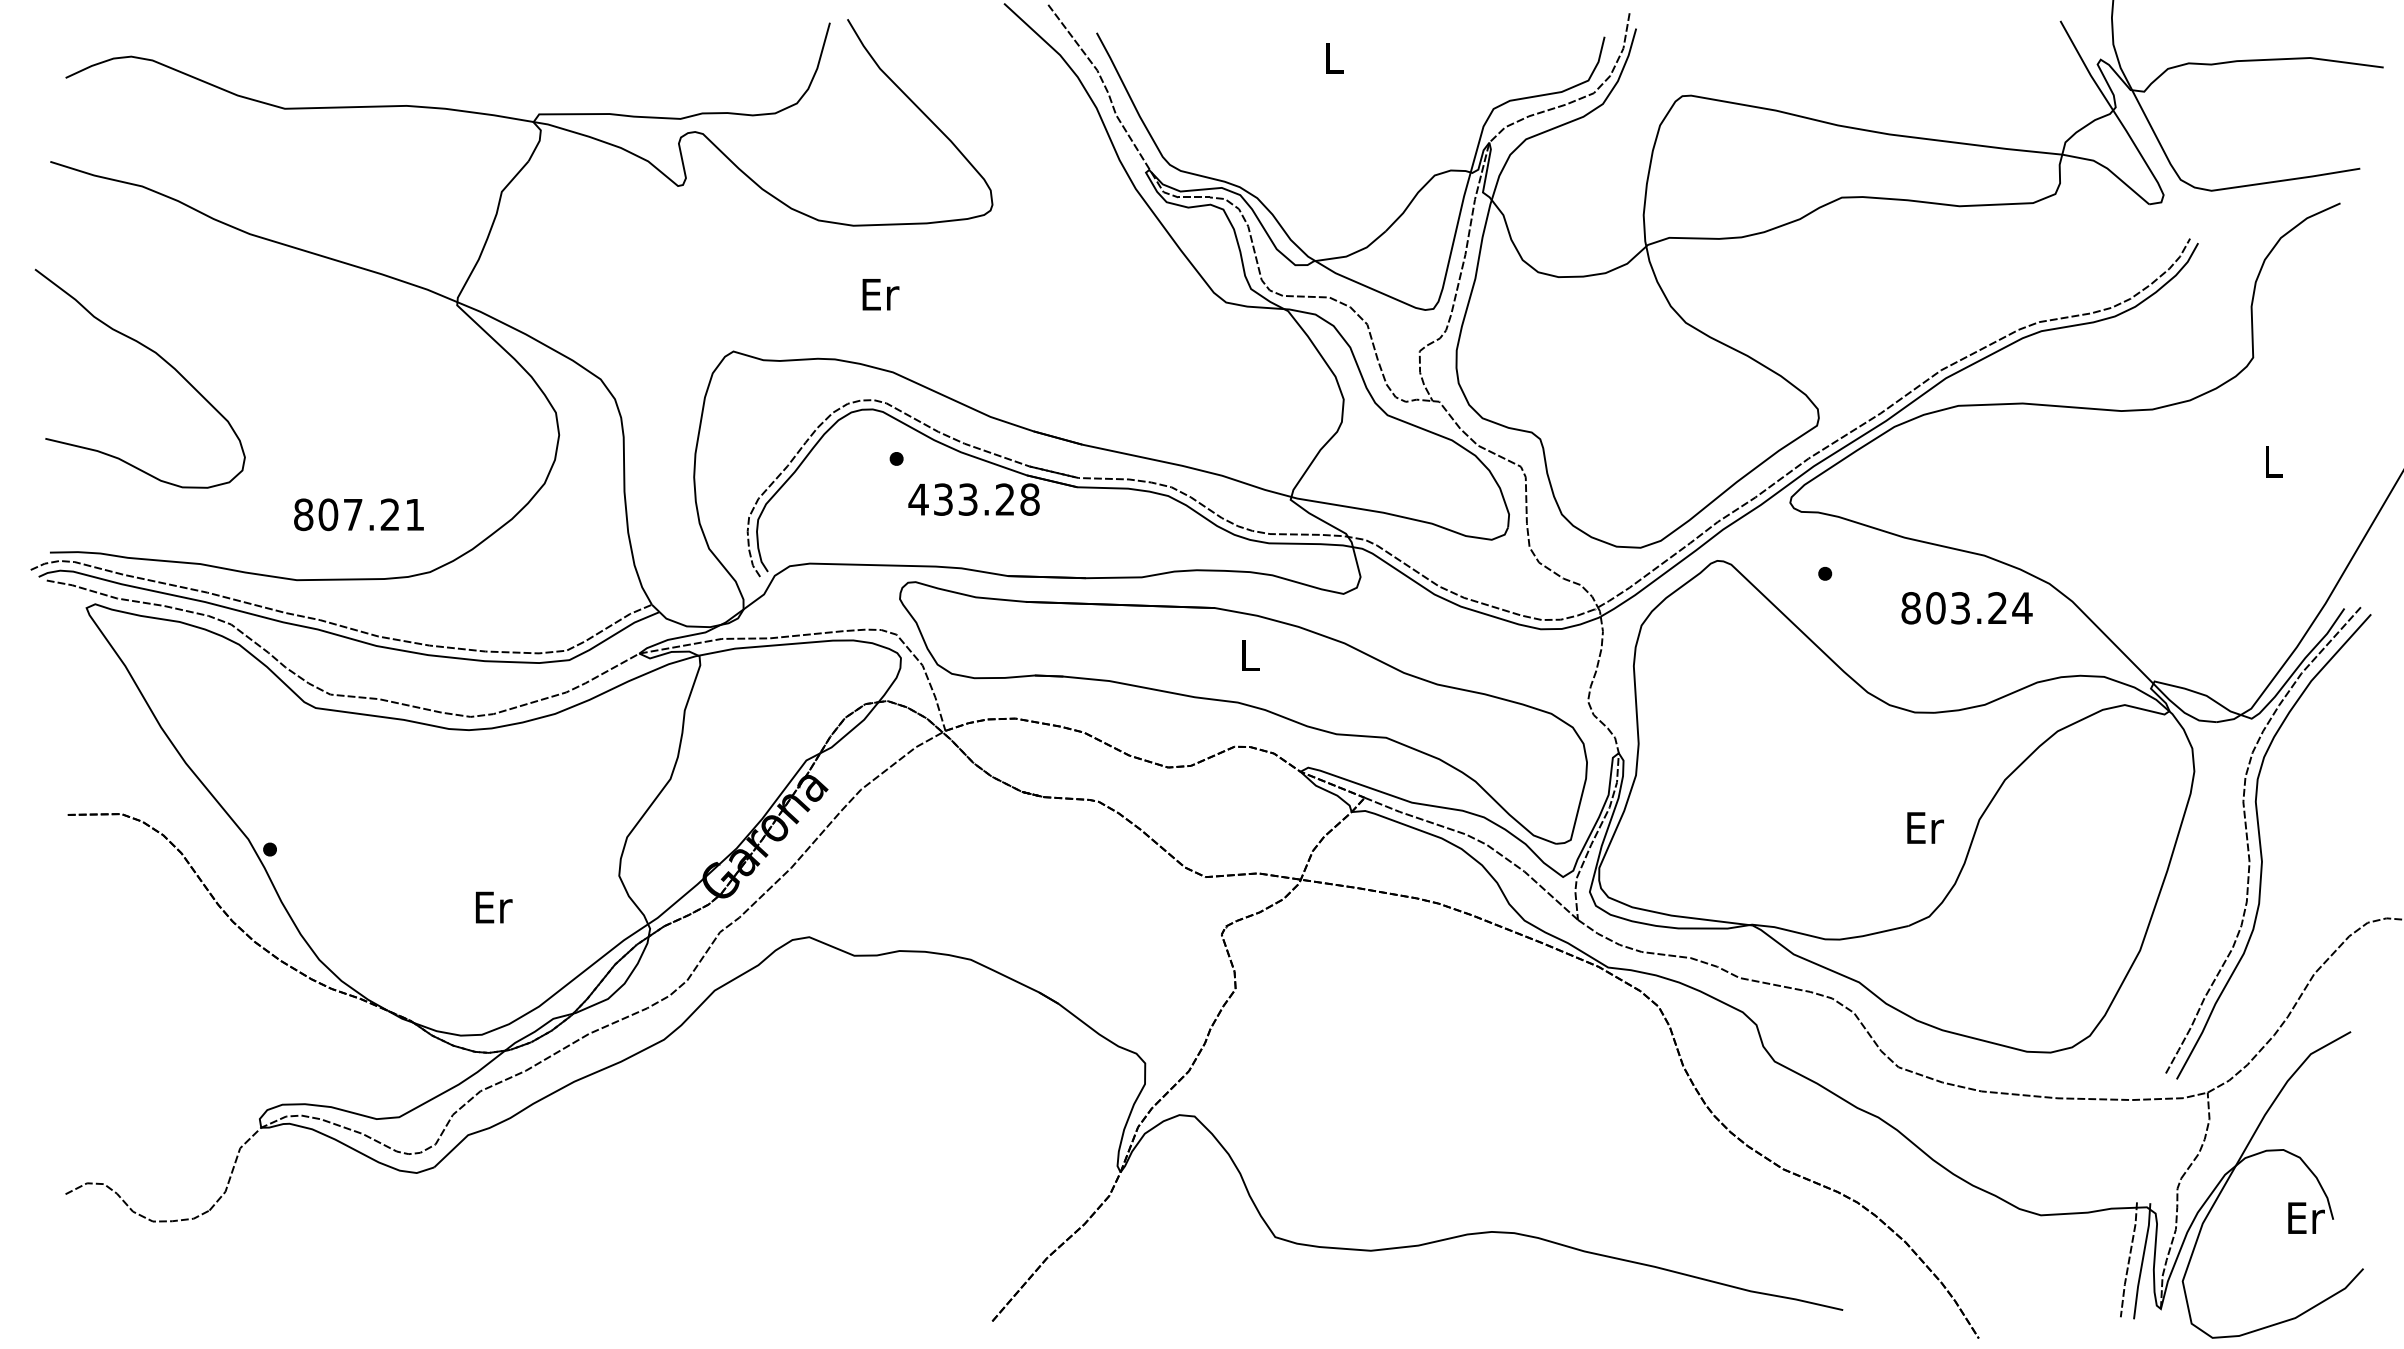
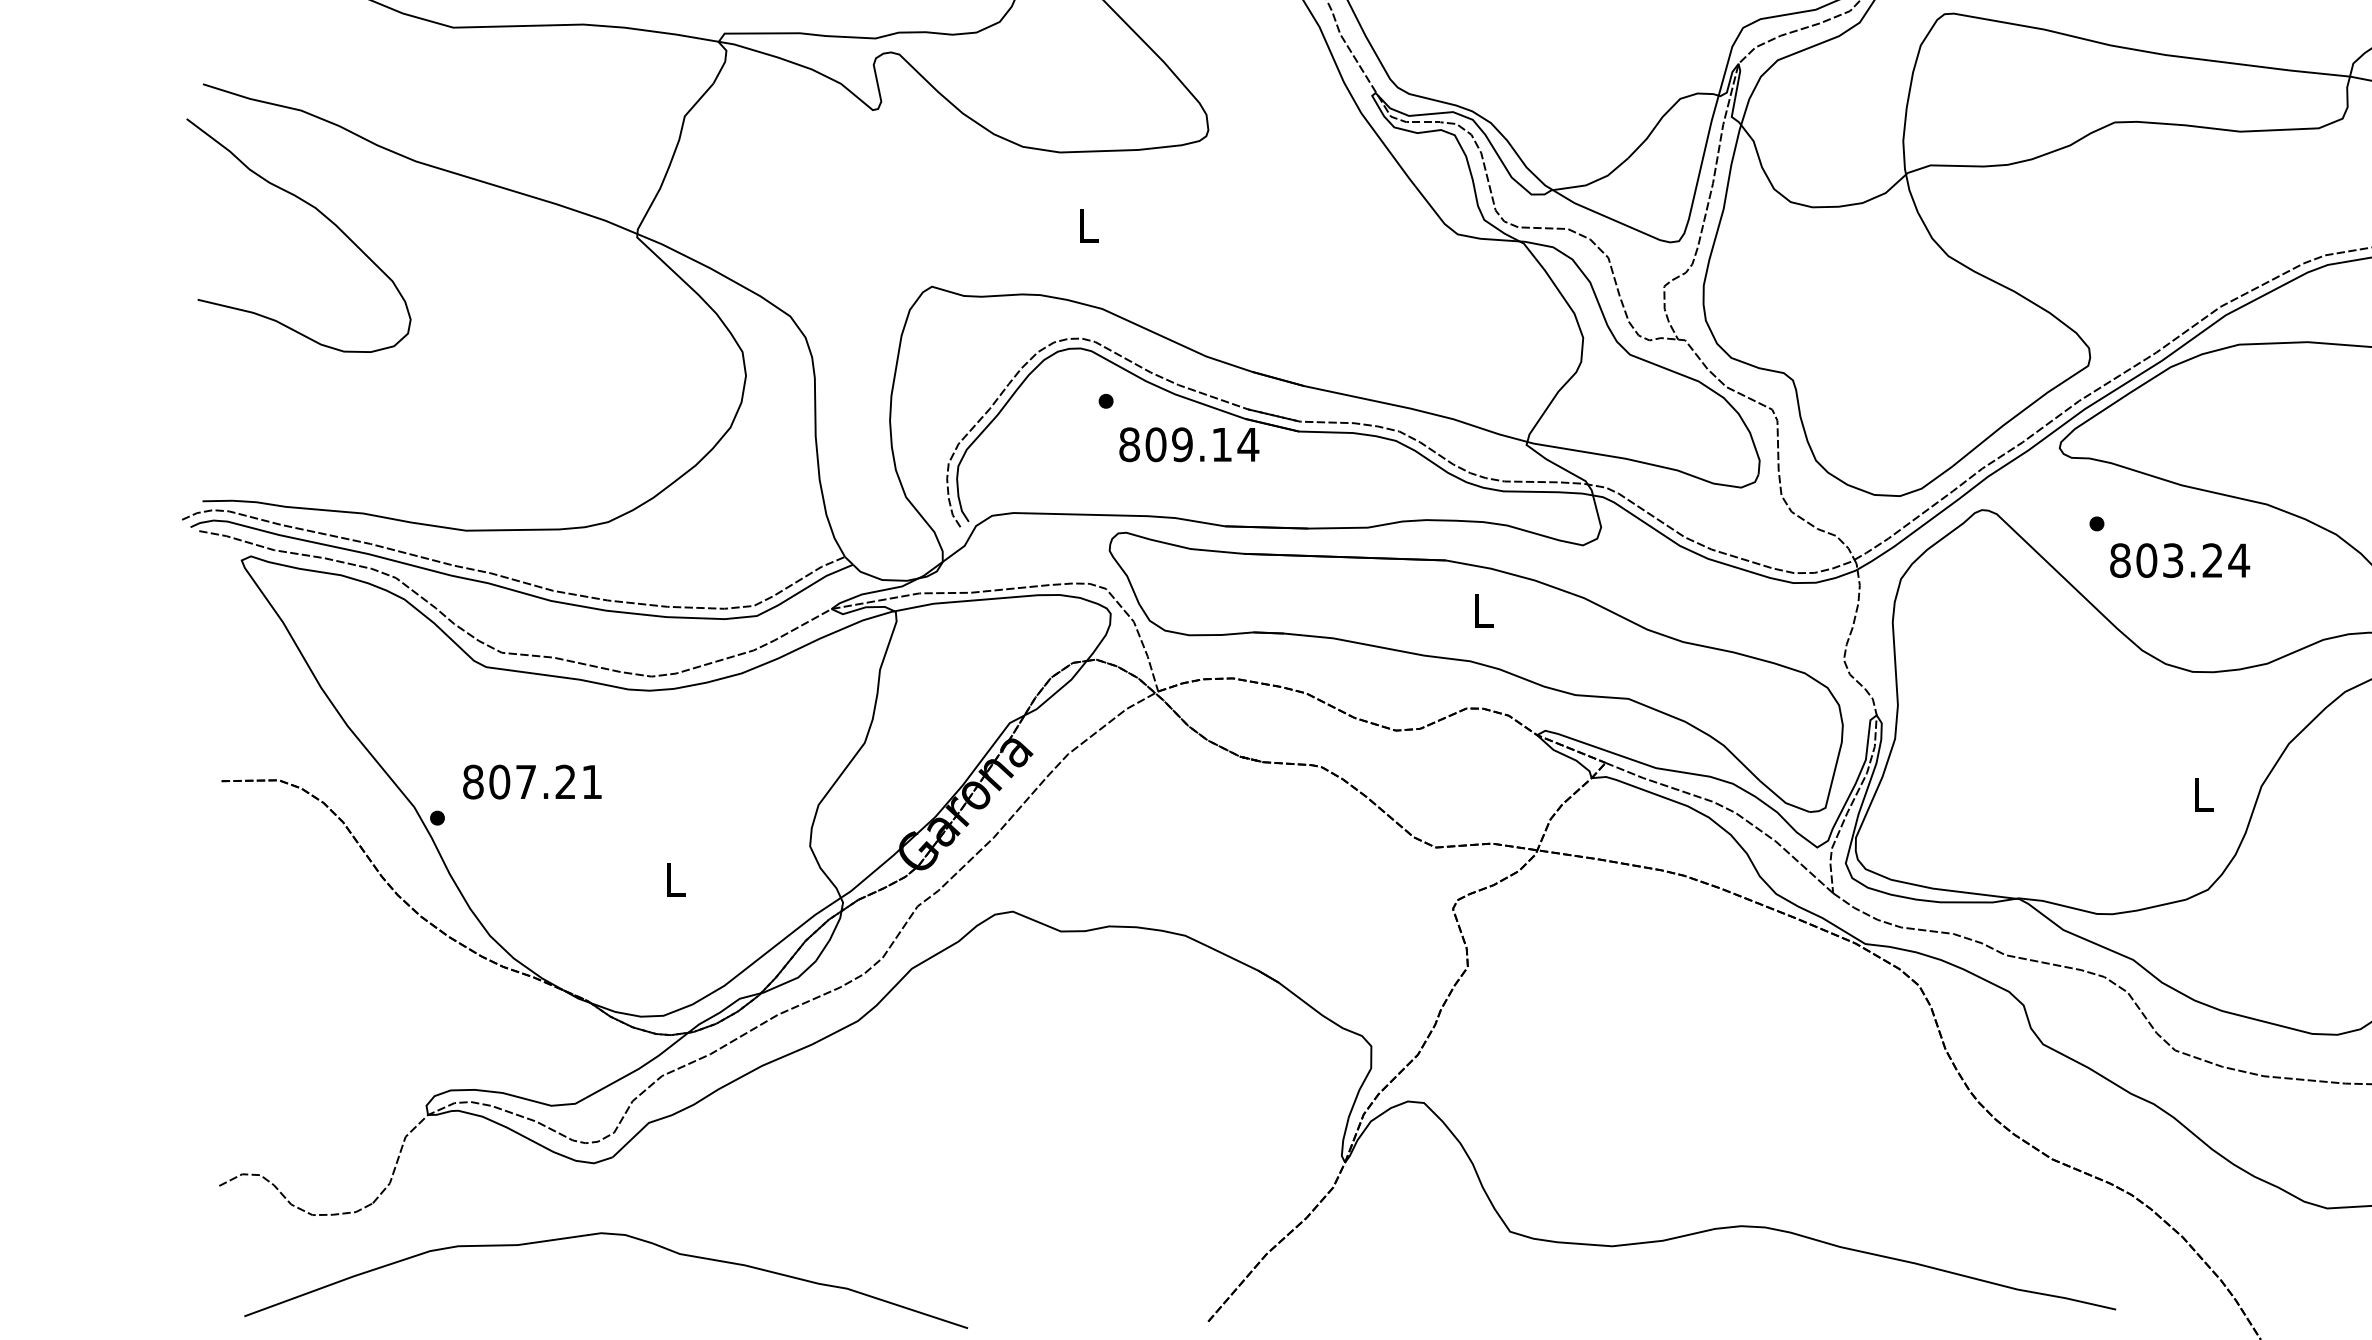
text: (880, 294) -> (1088, 225), Er -> L
curve: (159, 357) -> (319, 213), moved
text: (974, 499) -> (1189, 444), 433.28 -> 809.14
text: (358, 514) -> (531, 781), moved
text: (1966, 608) -> (2179, 560), moved
text: (1925, 827) -> (2204, 794), Er -> L
text: (493, 907) -> (675, 879), Er -> L
curve: (432, 1240) -> (610, 1235), added

